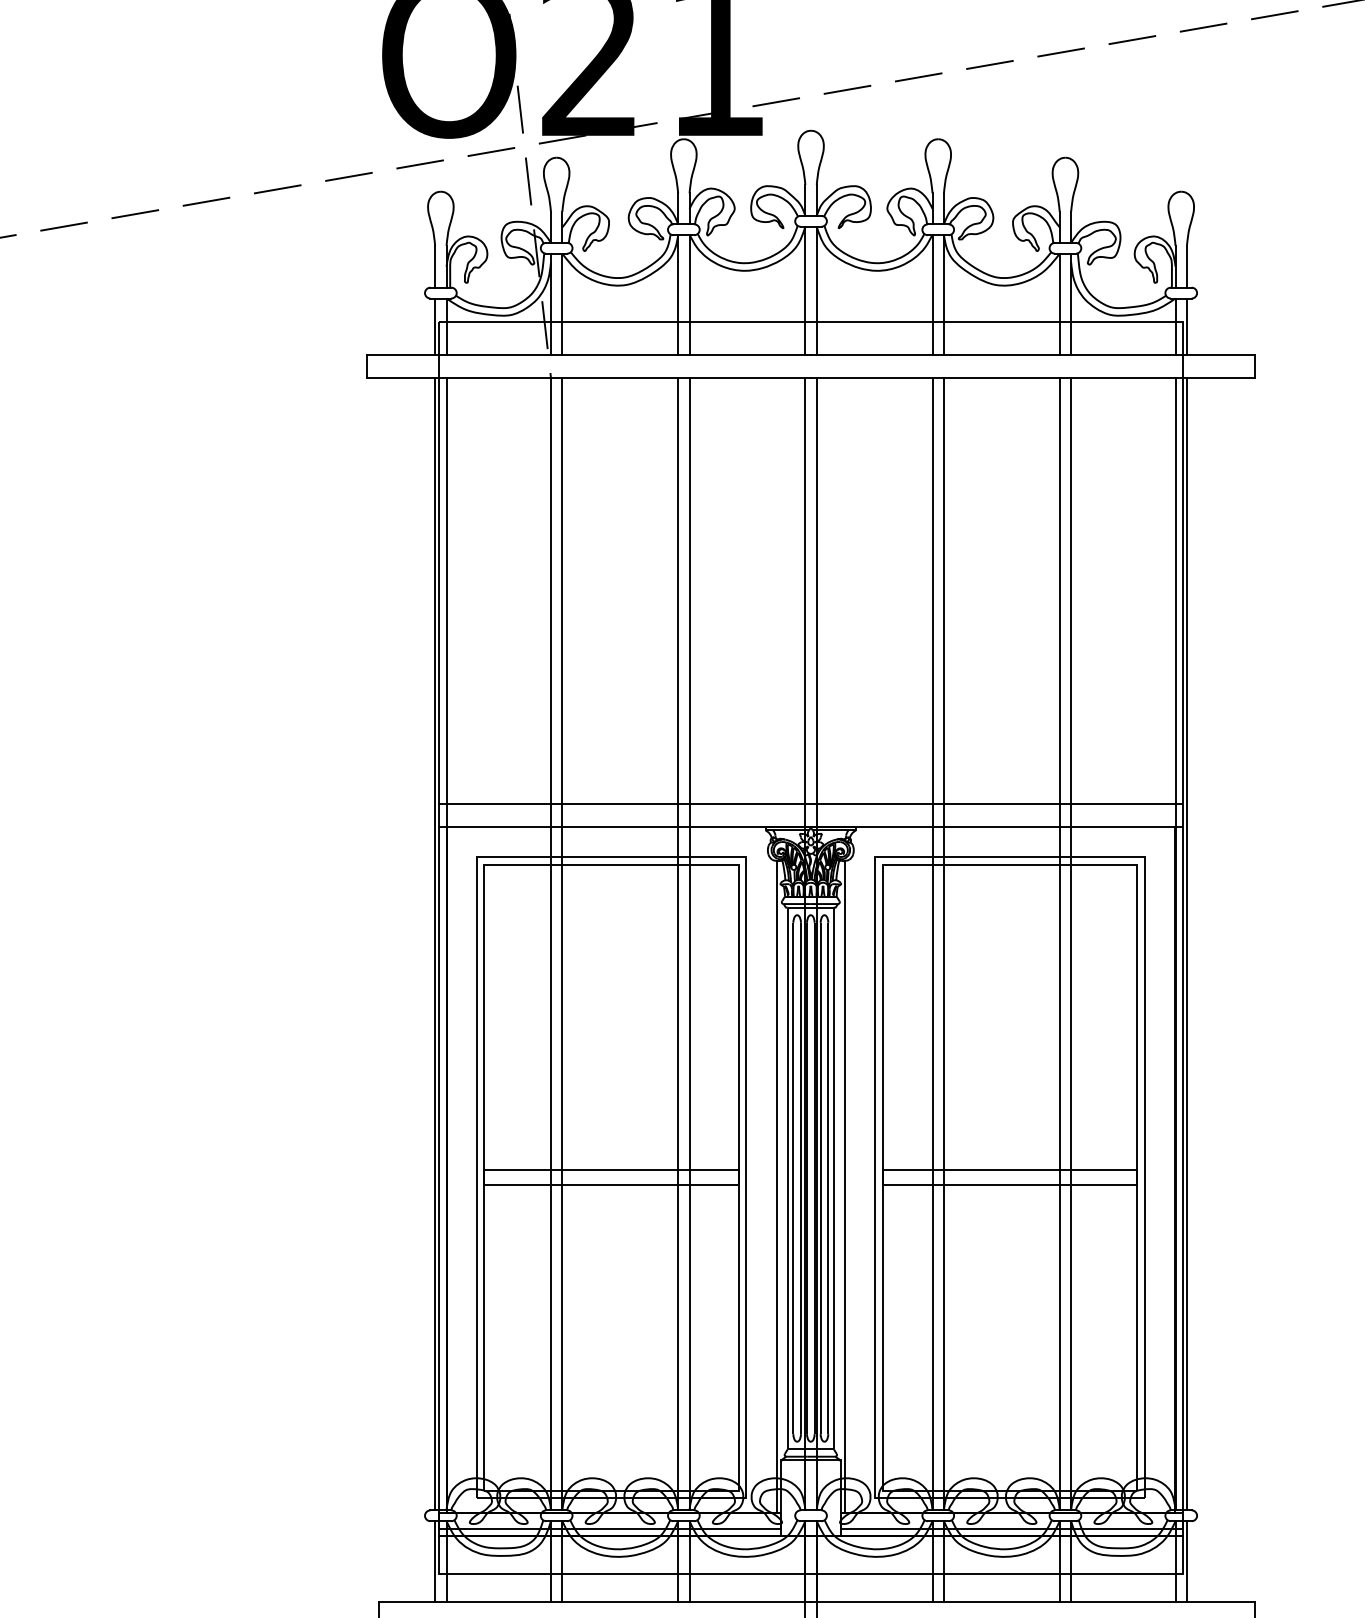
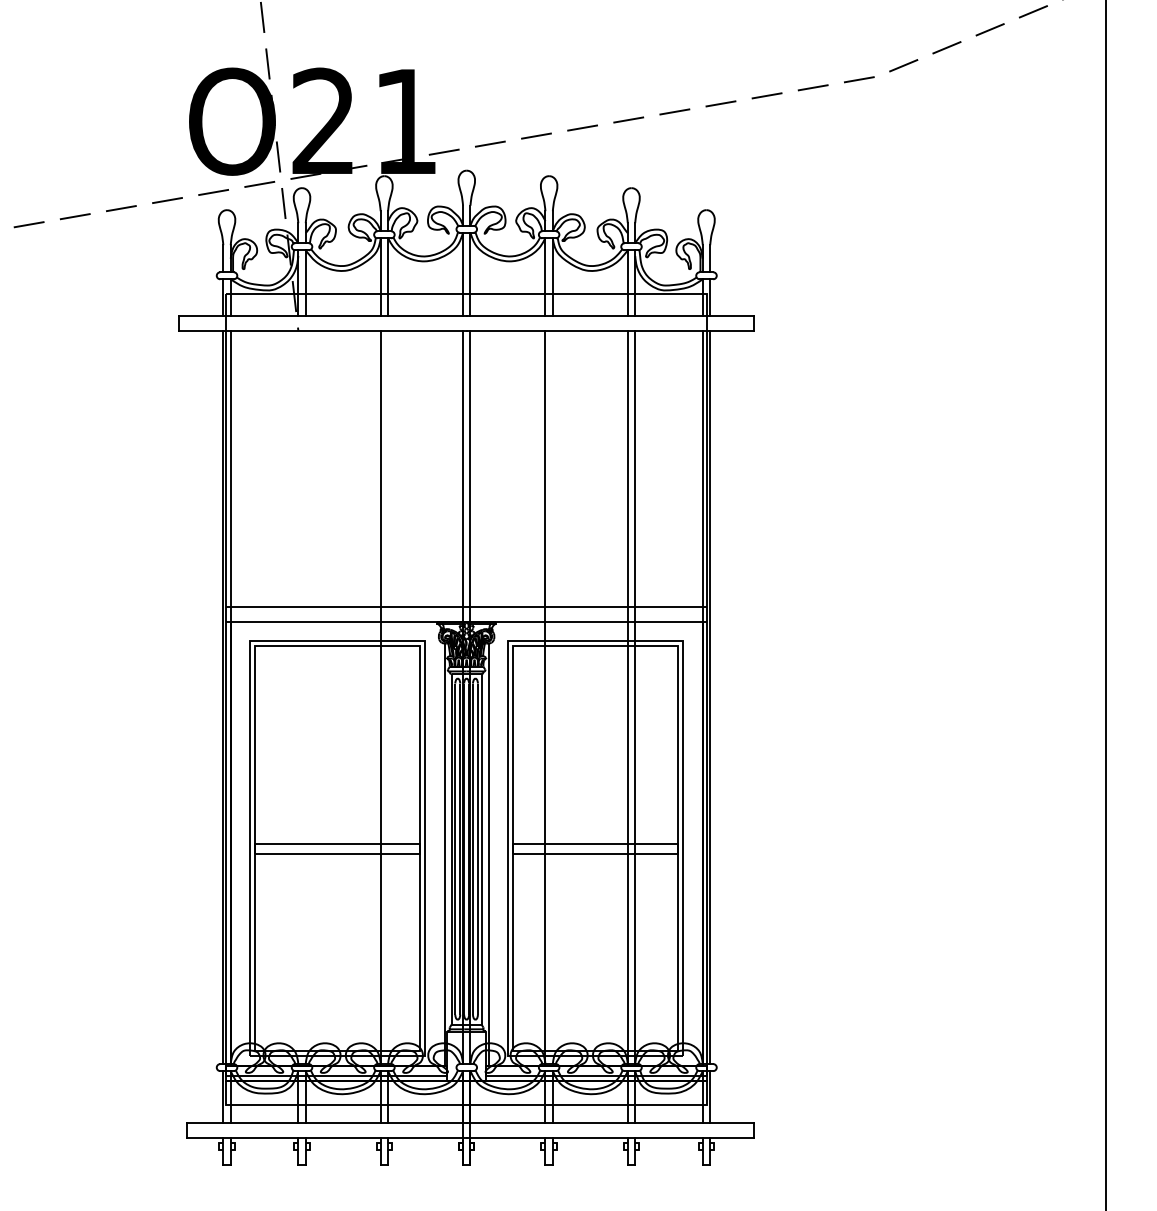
line: (551, 944) -> (298, 697), removed
line: (562, 944) -> (305, 697), removed
line: (690, 944) -> (388, 697), removed
line: (943, 944) -> (552, 697), removed

